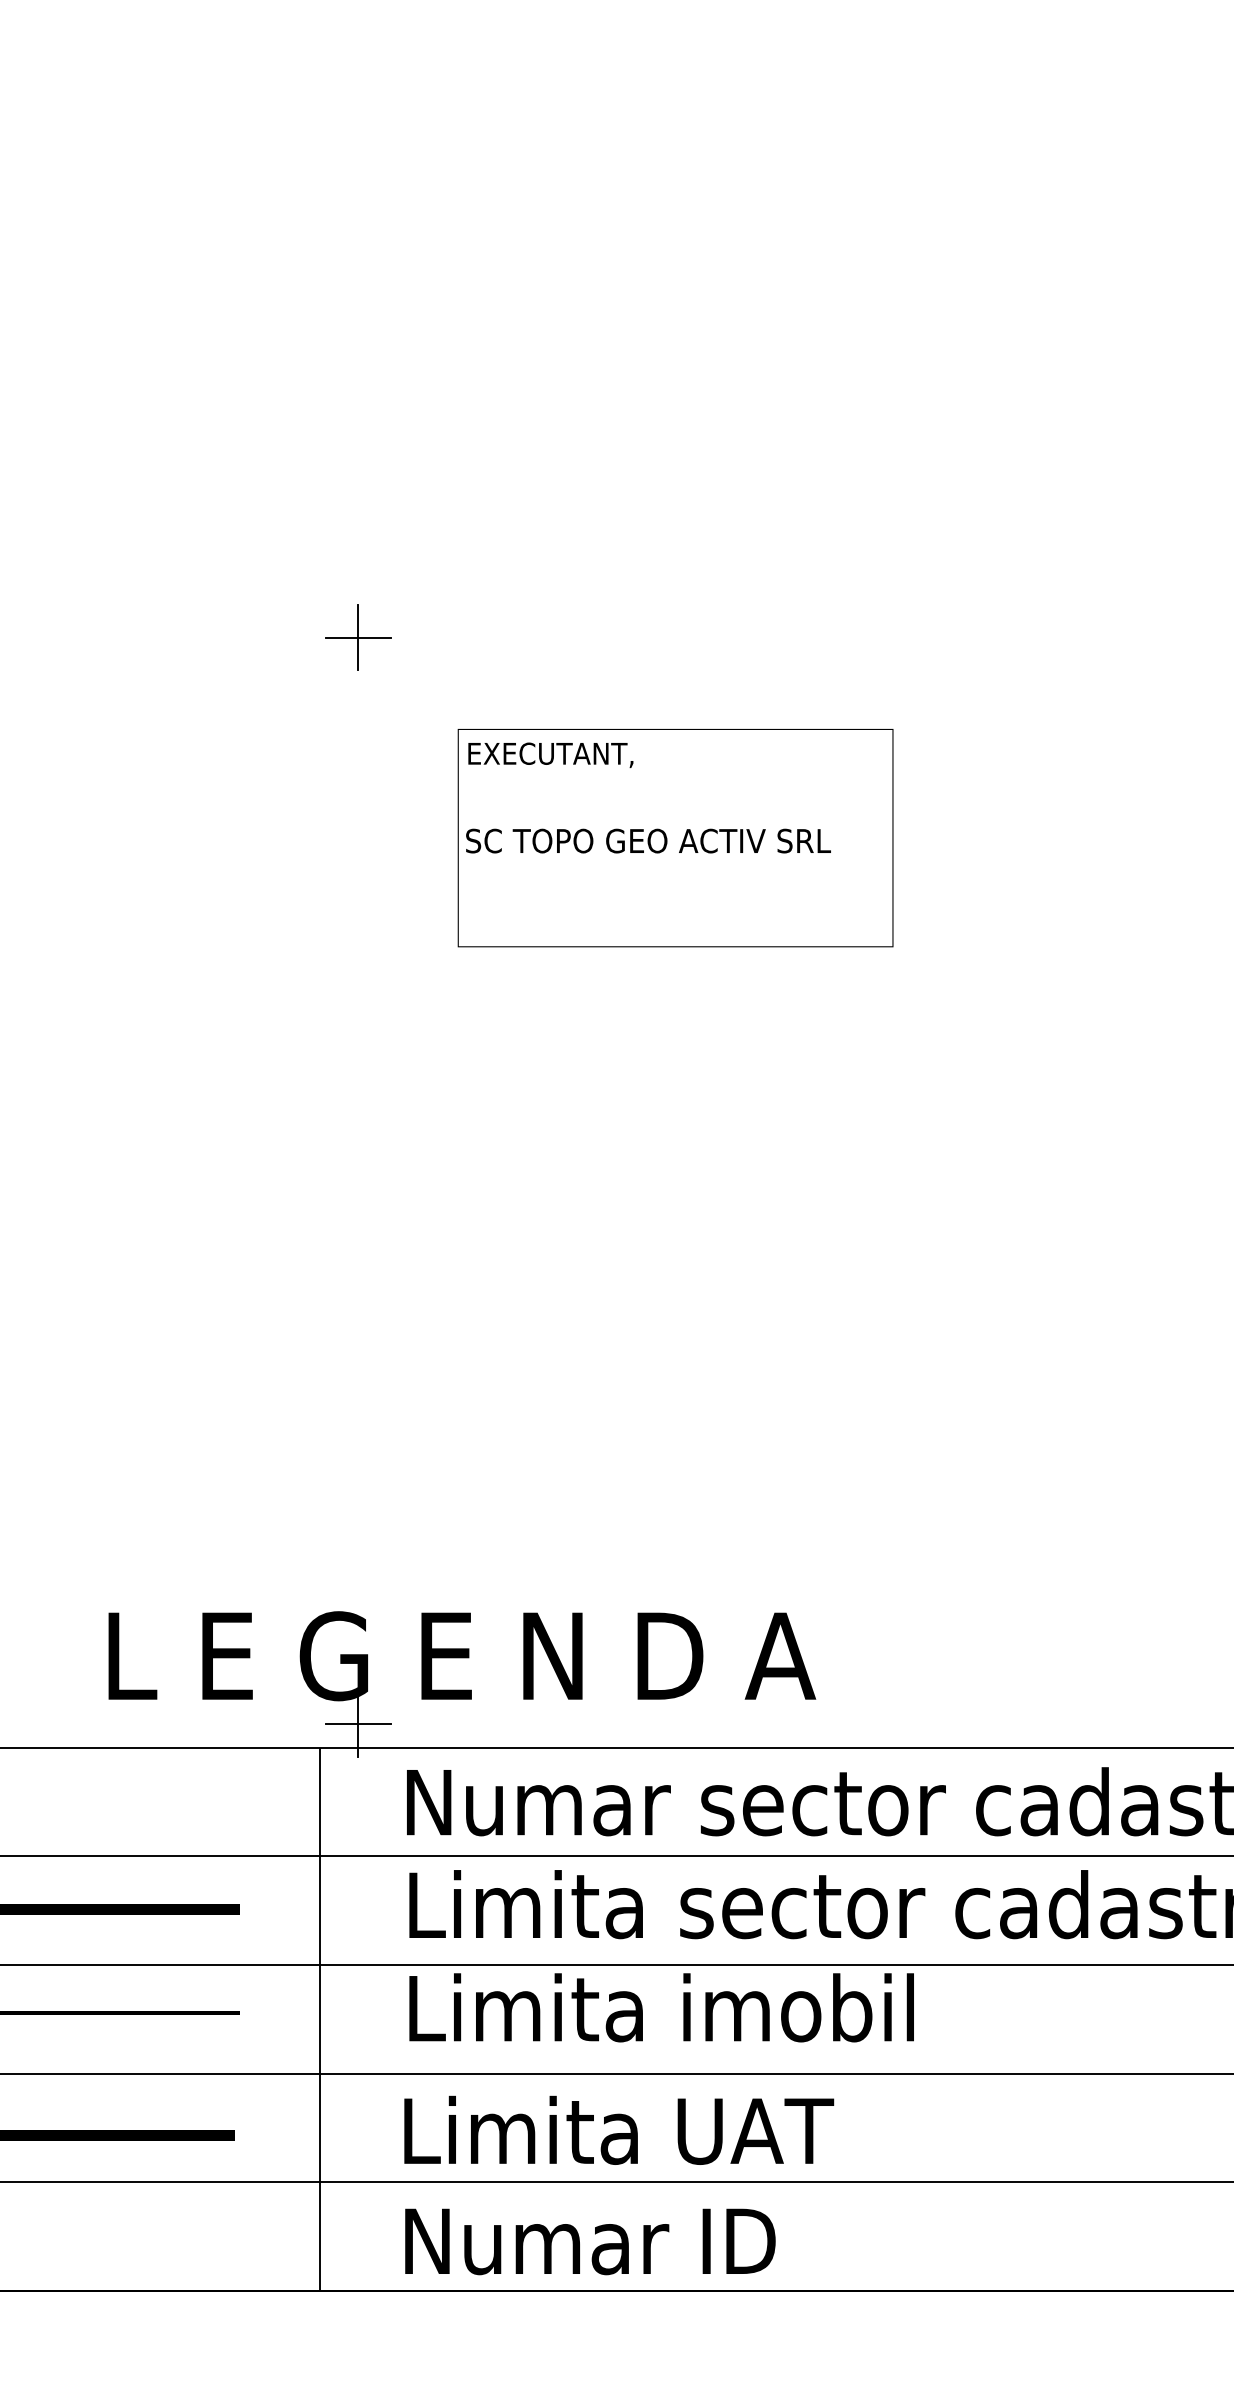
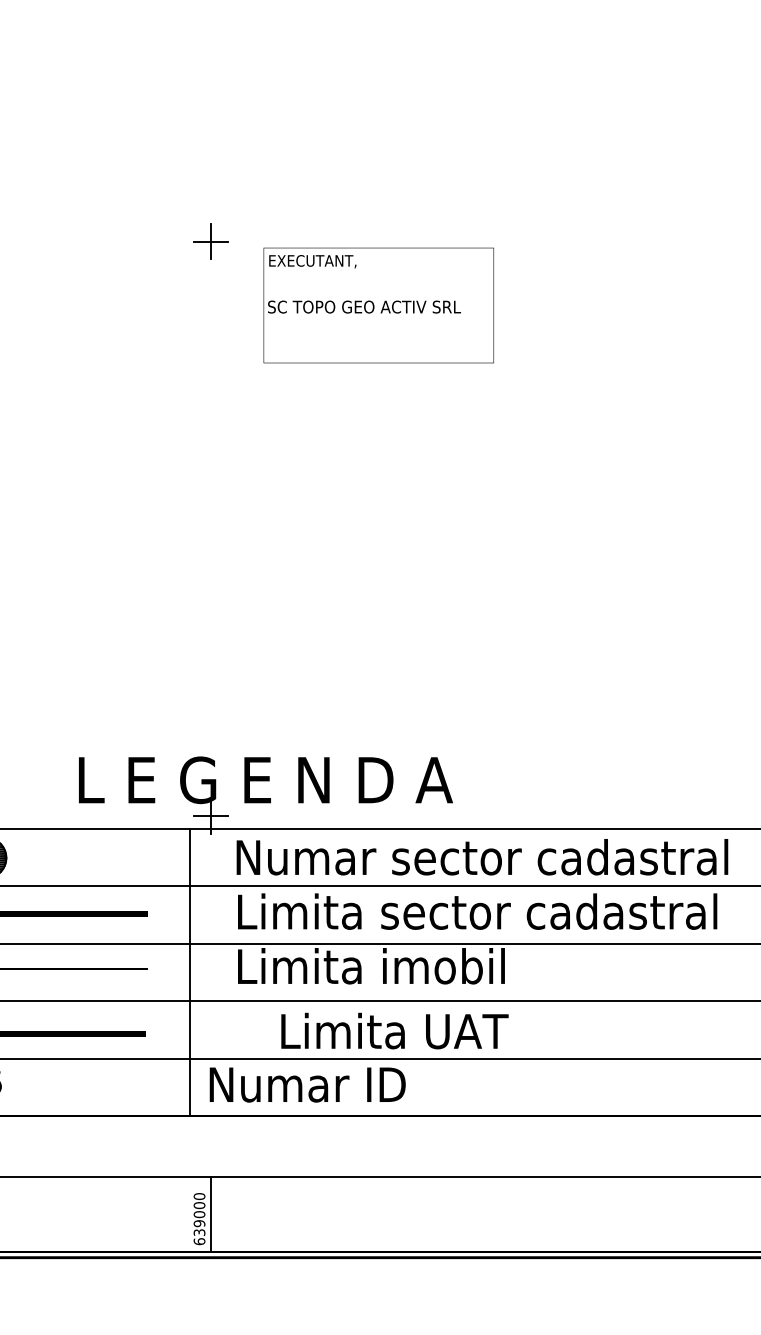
text: (675, 838) -> (378, 305), moved
text: (618, 2129) -> (394, 1030), moved
text: (589, 2240) -> (307, 1084), moved

